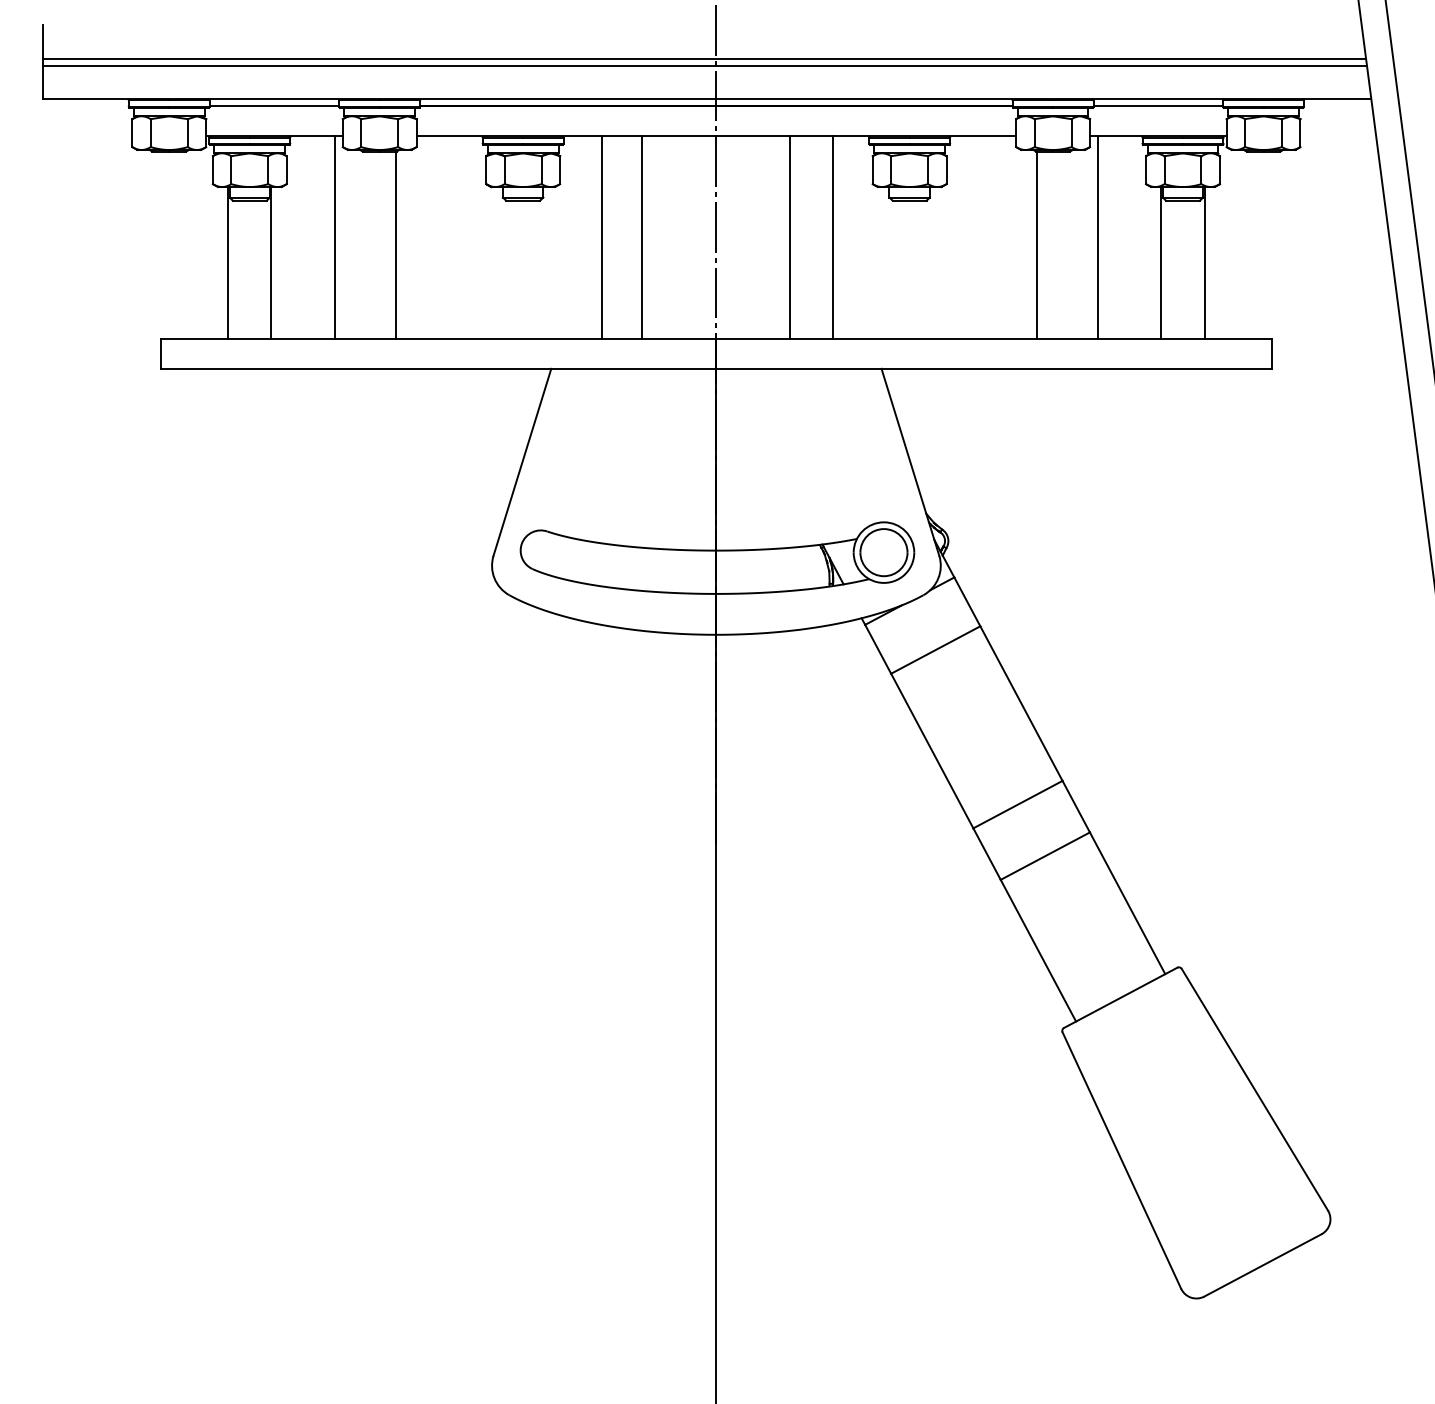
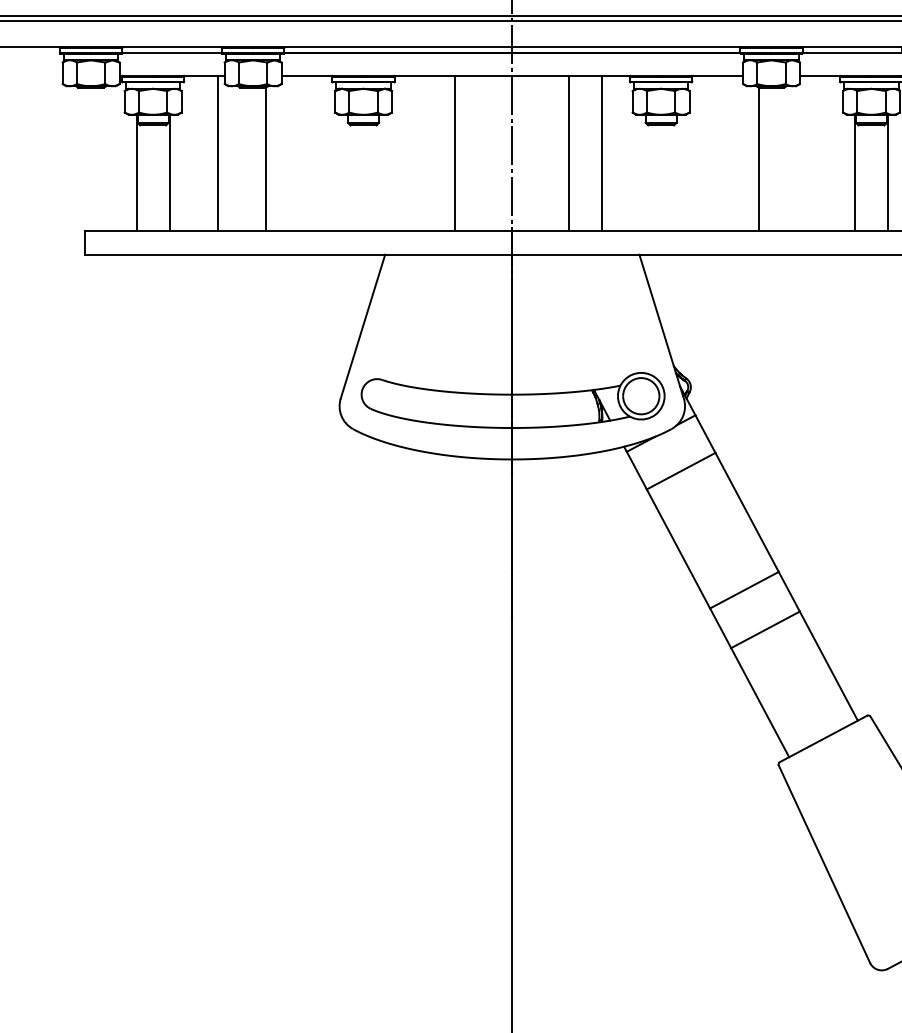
line: (601, 237) -> (423, 153), removed
line: (1098, 237) -> (806, 153), removed

